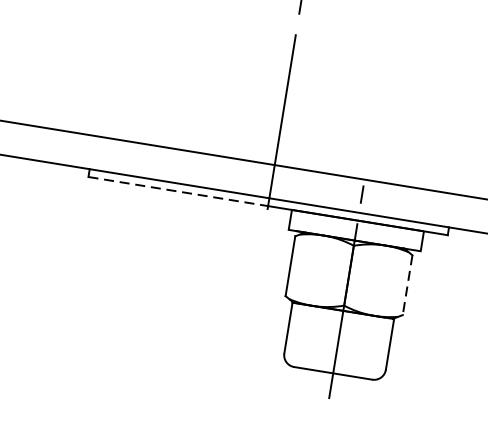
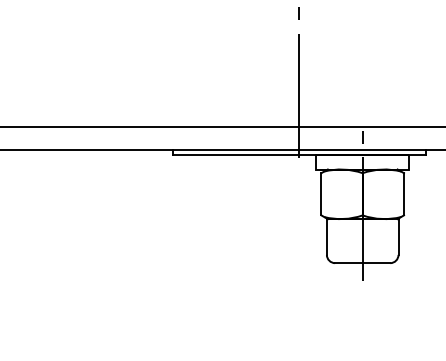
line: (179, 191) -> (236, 155), dashed -> solid
line: (408, 285) -> (404, 194), dashed -> solid

